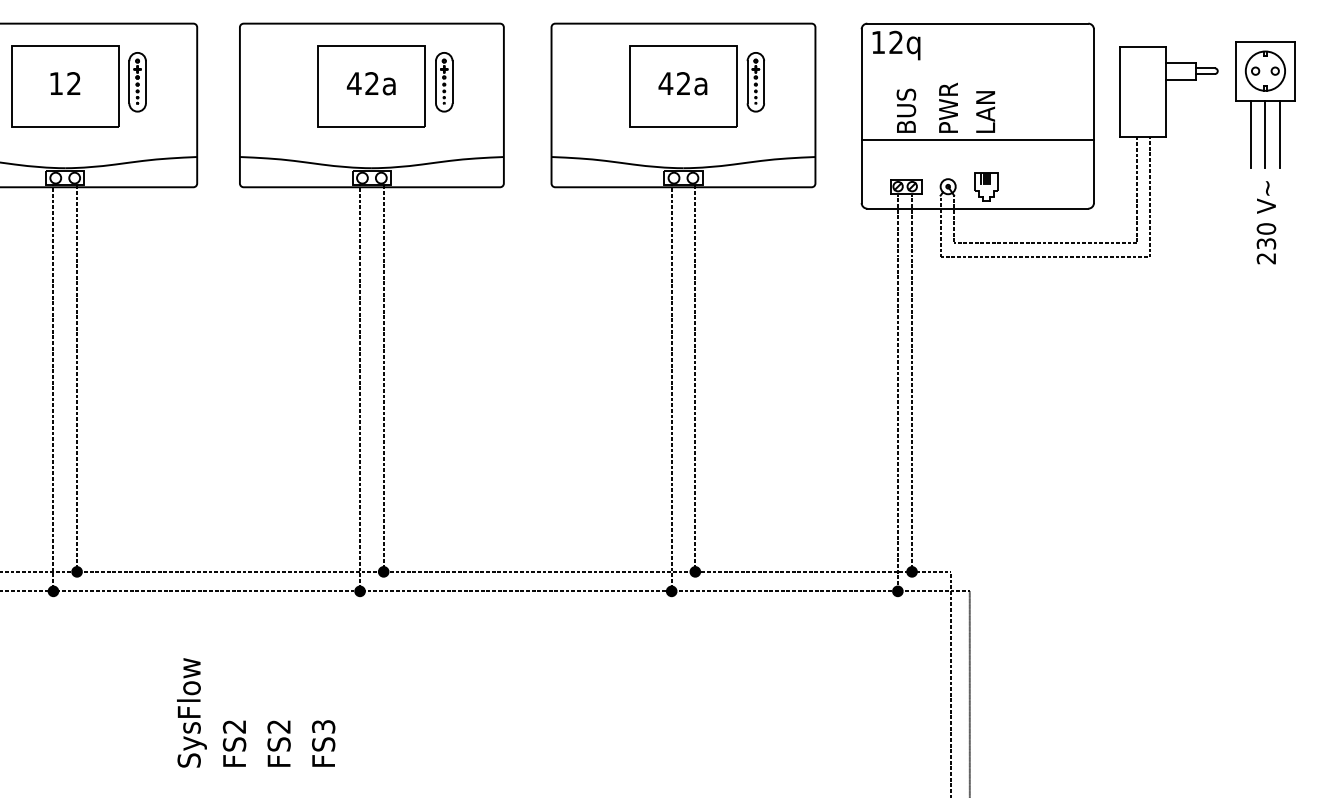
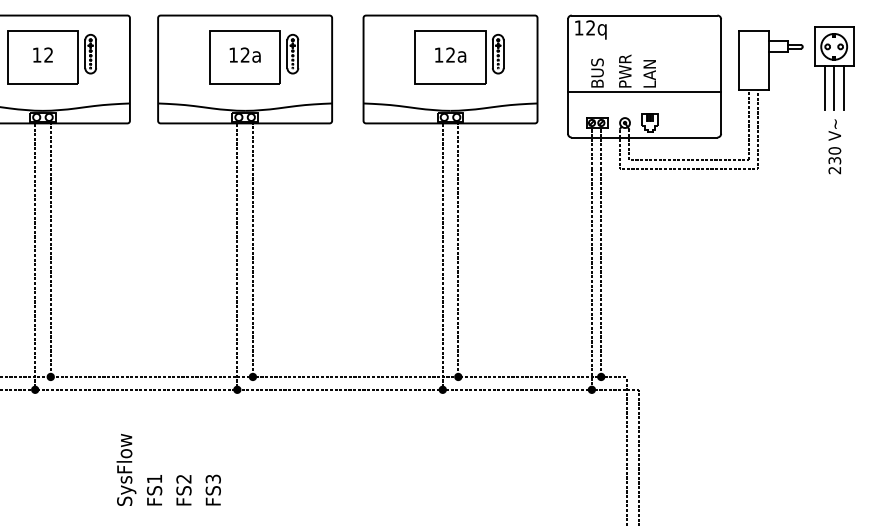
text: (354, 82) -> (233, 54), 42a -> 12a
text: (665, 82) -> (438, 54), 42a -> 12a
text: (232, 727) -> (153, 479), FS2 -> FS1

